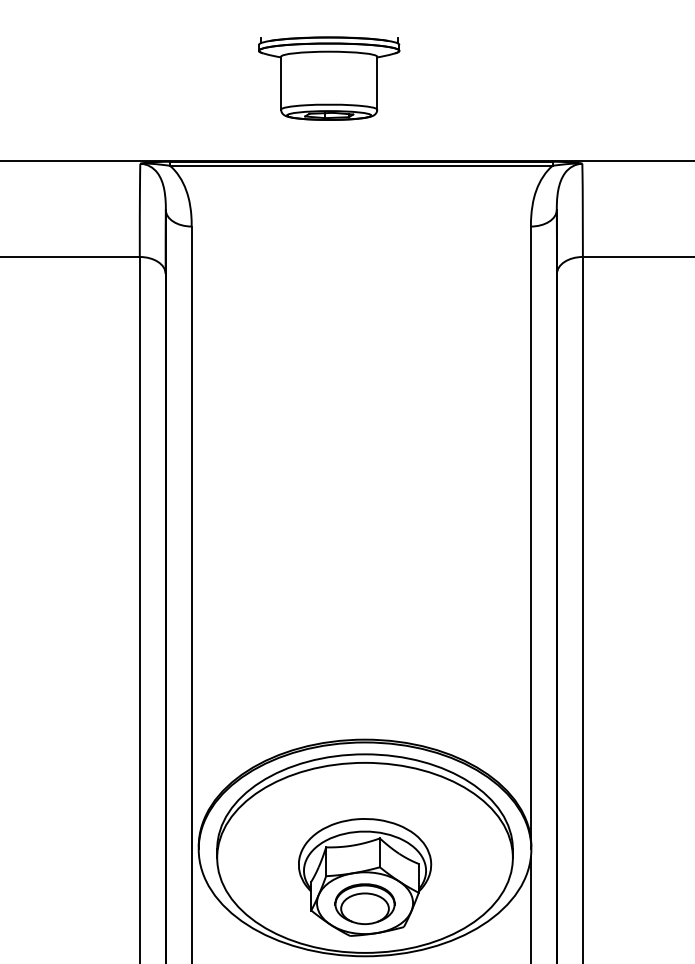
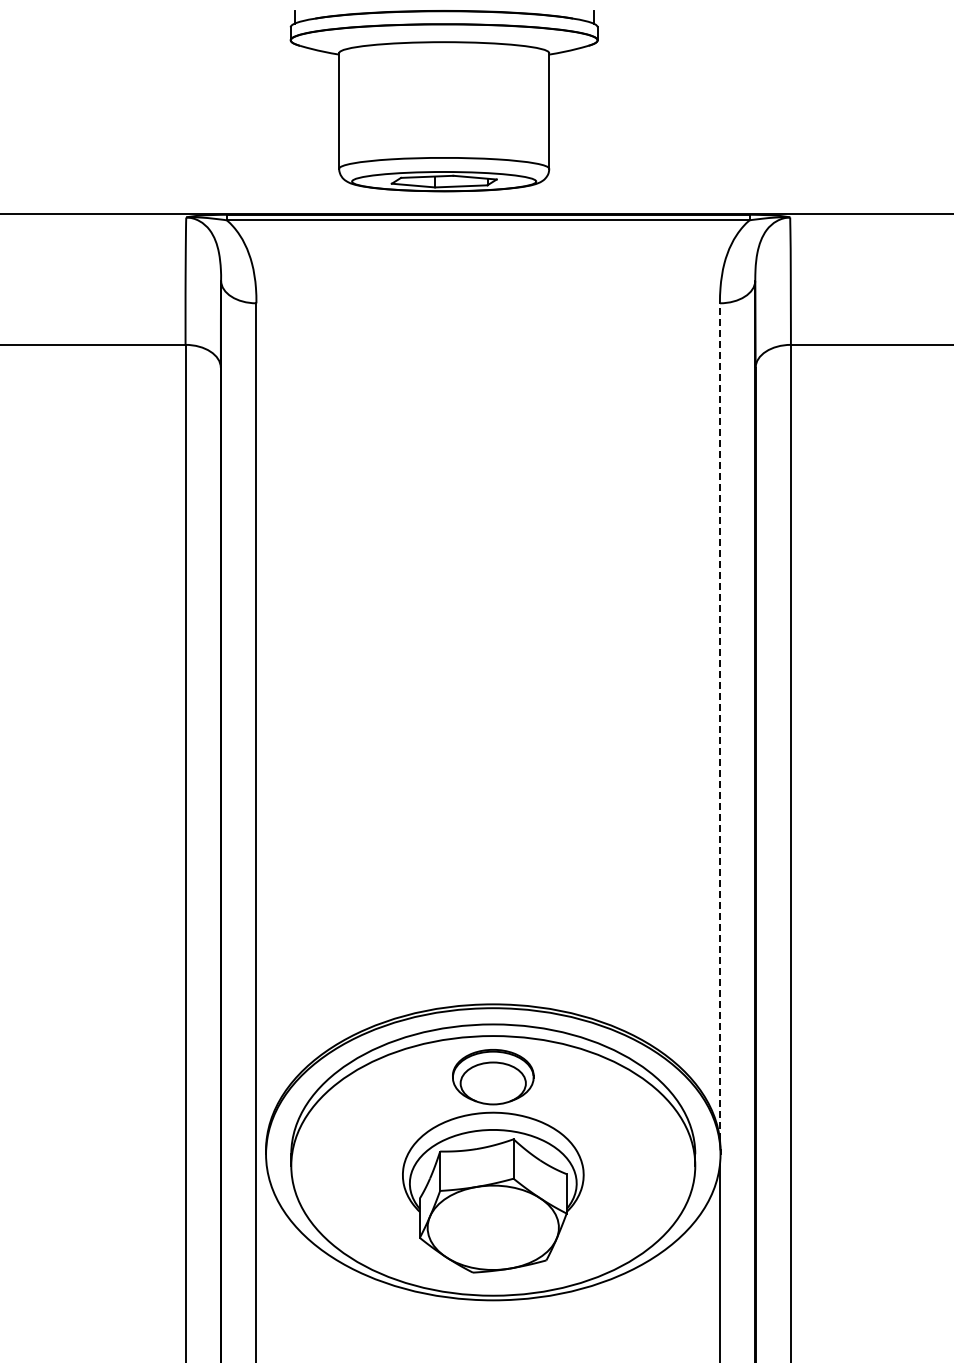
part: (329, 78) -> (444, 101), size x1.6
line: (530, 532) -> (719, 721), solid -> dashed
part: (365, 904) -> (493, 1077), moved

